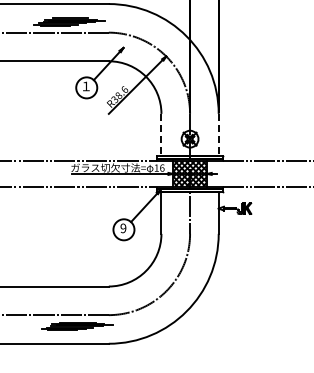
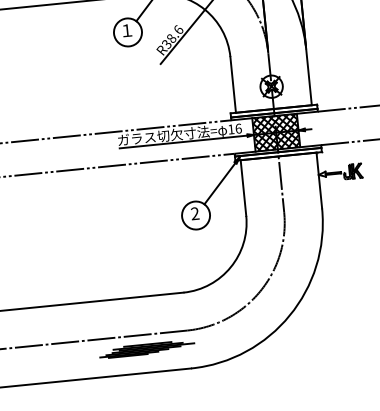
line: (161, 135) -> (233, 85), dashed -> solid
line: (218, 135) -> (308, 78), dashed -> solid
text: (123, 228) -> (195, 213), 9 -> 2

